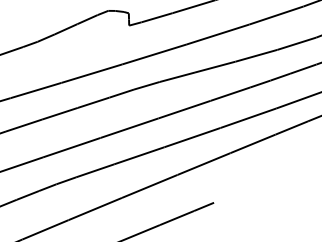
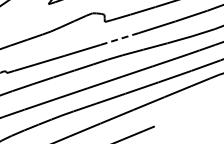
line: (154, 55) -> (119, 39), solid -> dashed

